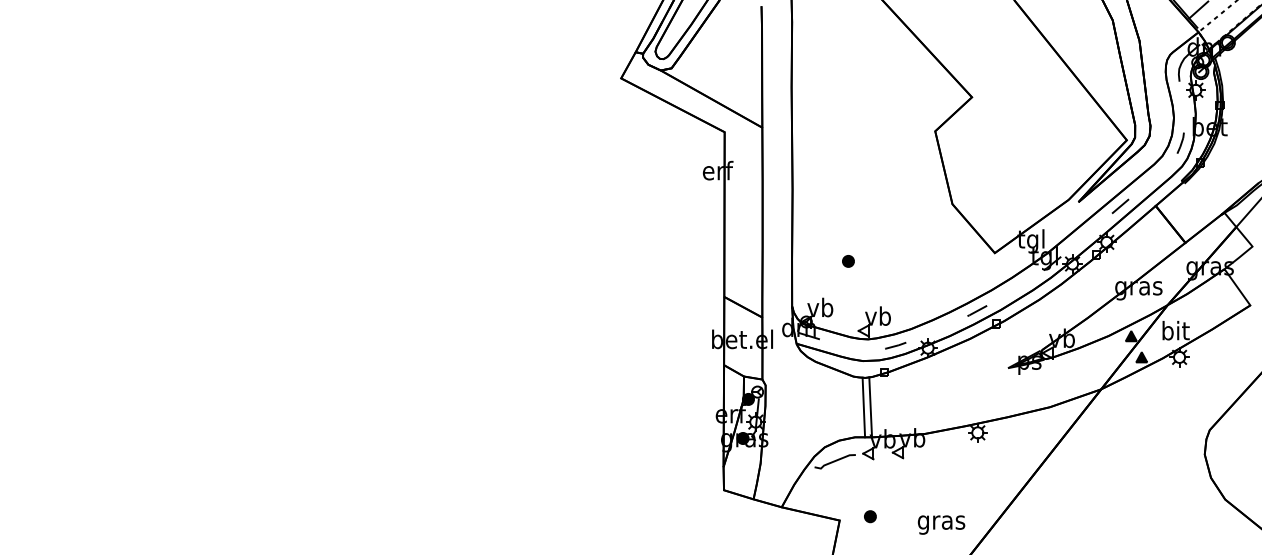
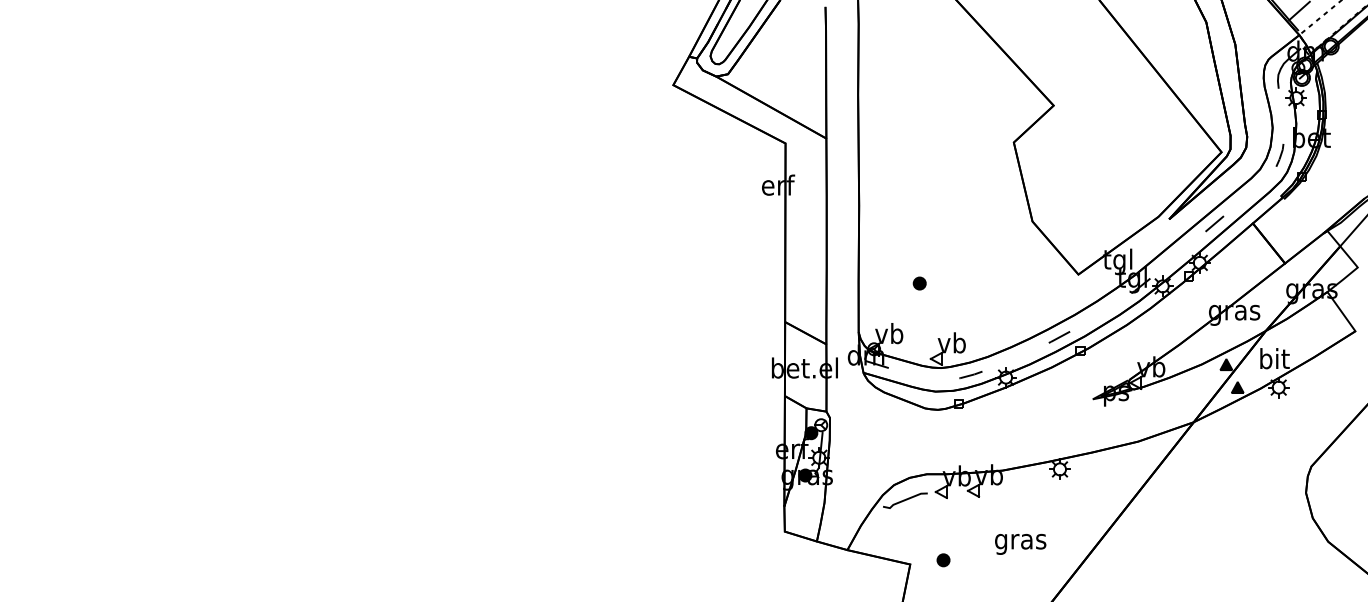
line: (863, 407) -> (936, 441), removed
line: (870, 407) -> (943, 441), removed
text: (941, 525) -> (1020, 544), moved

